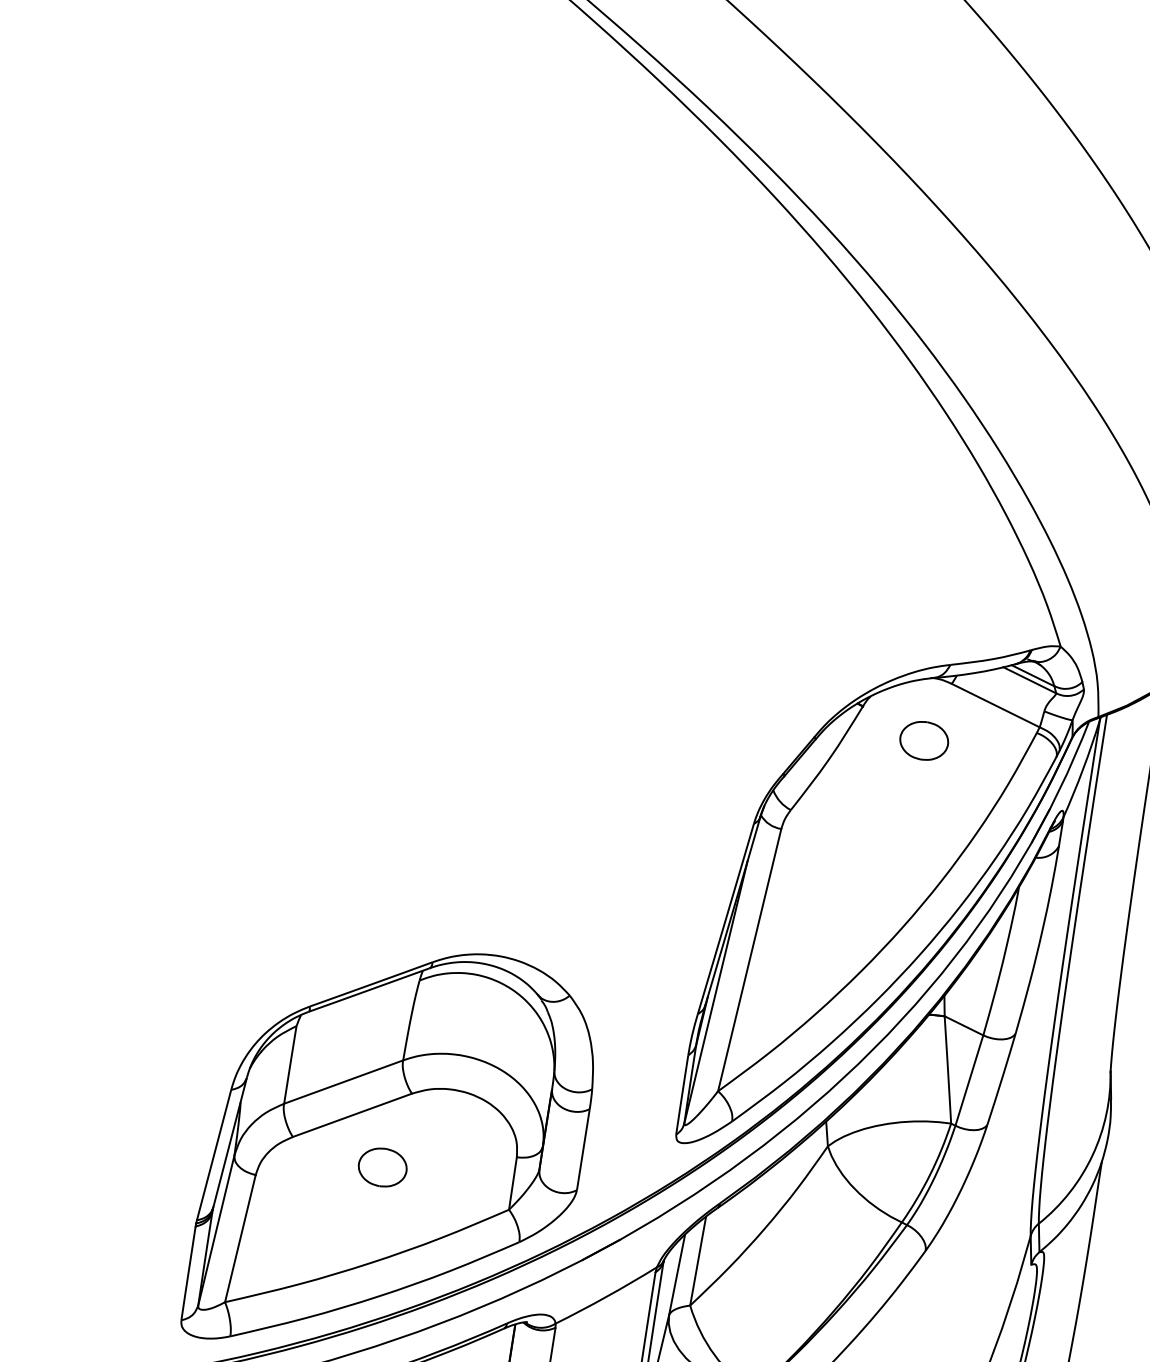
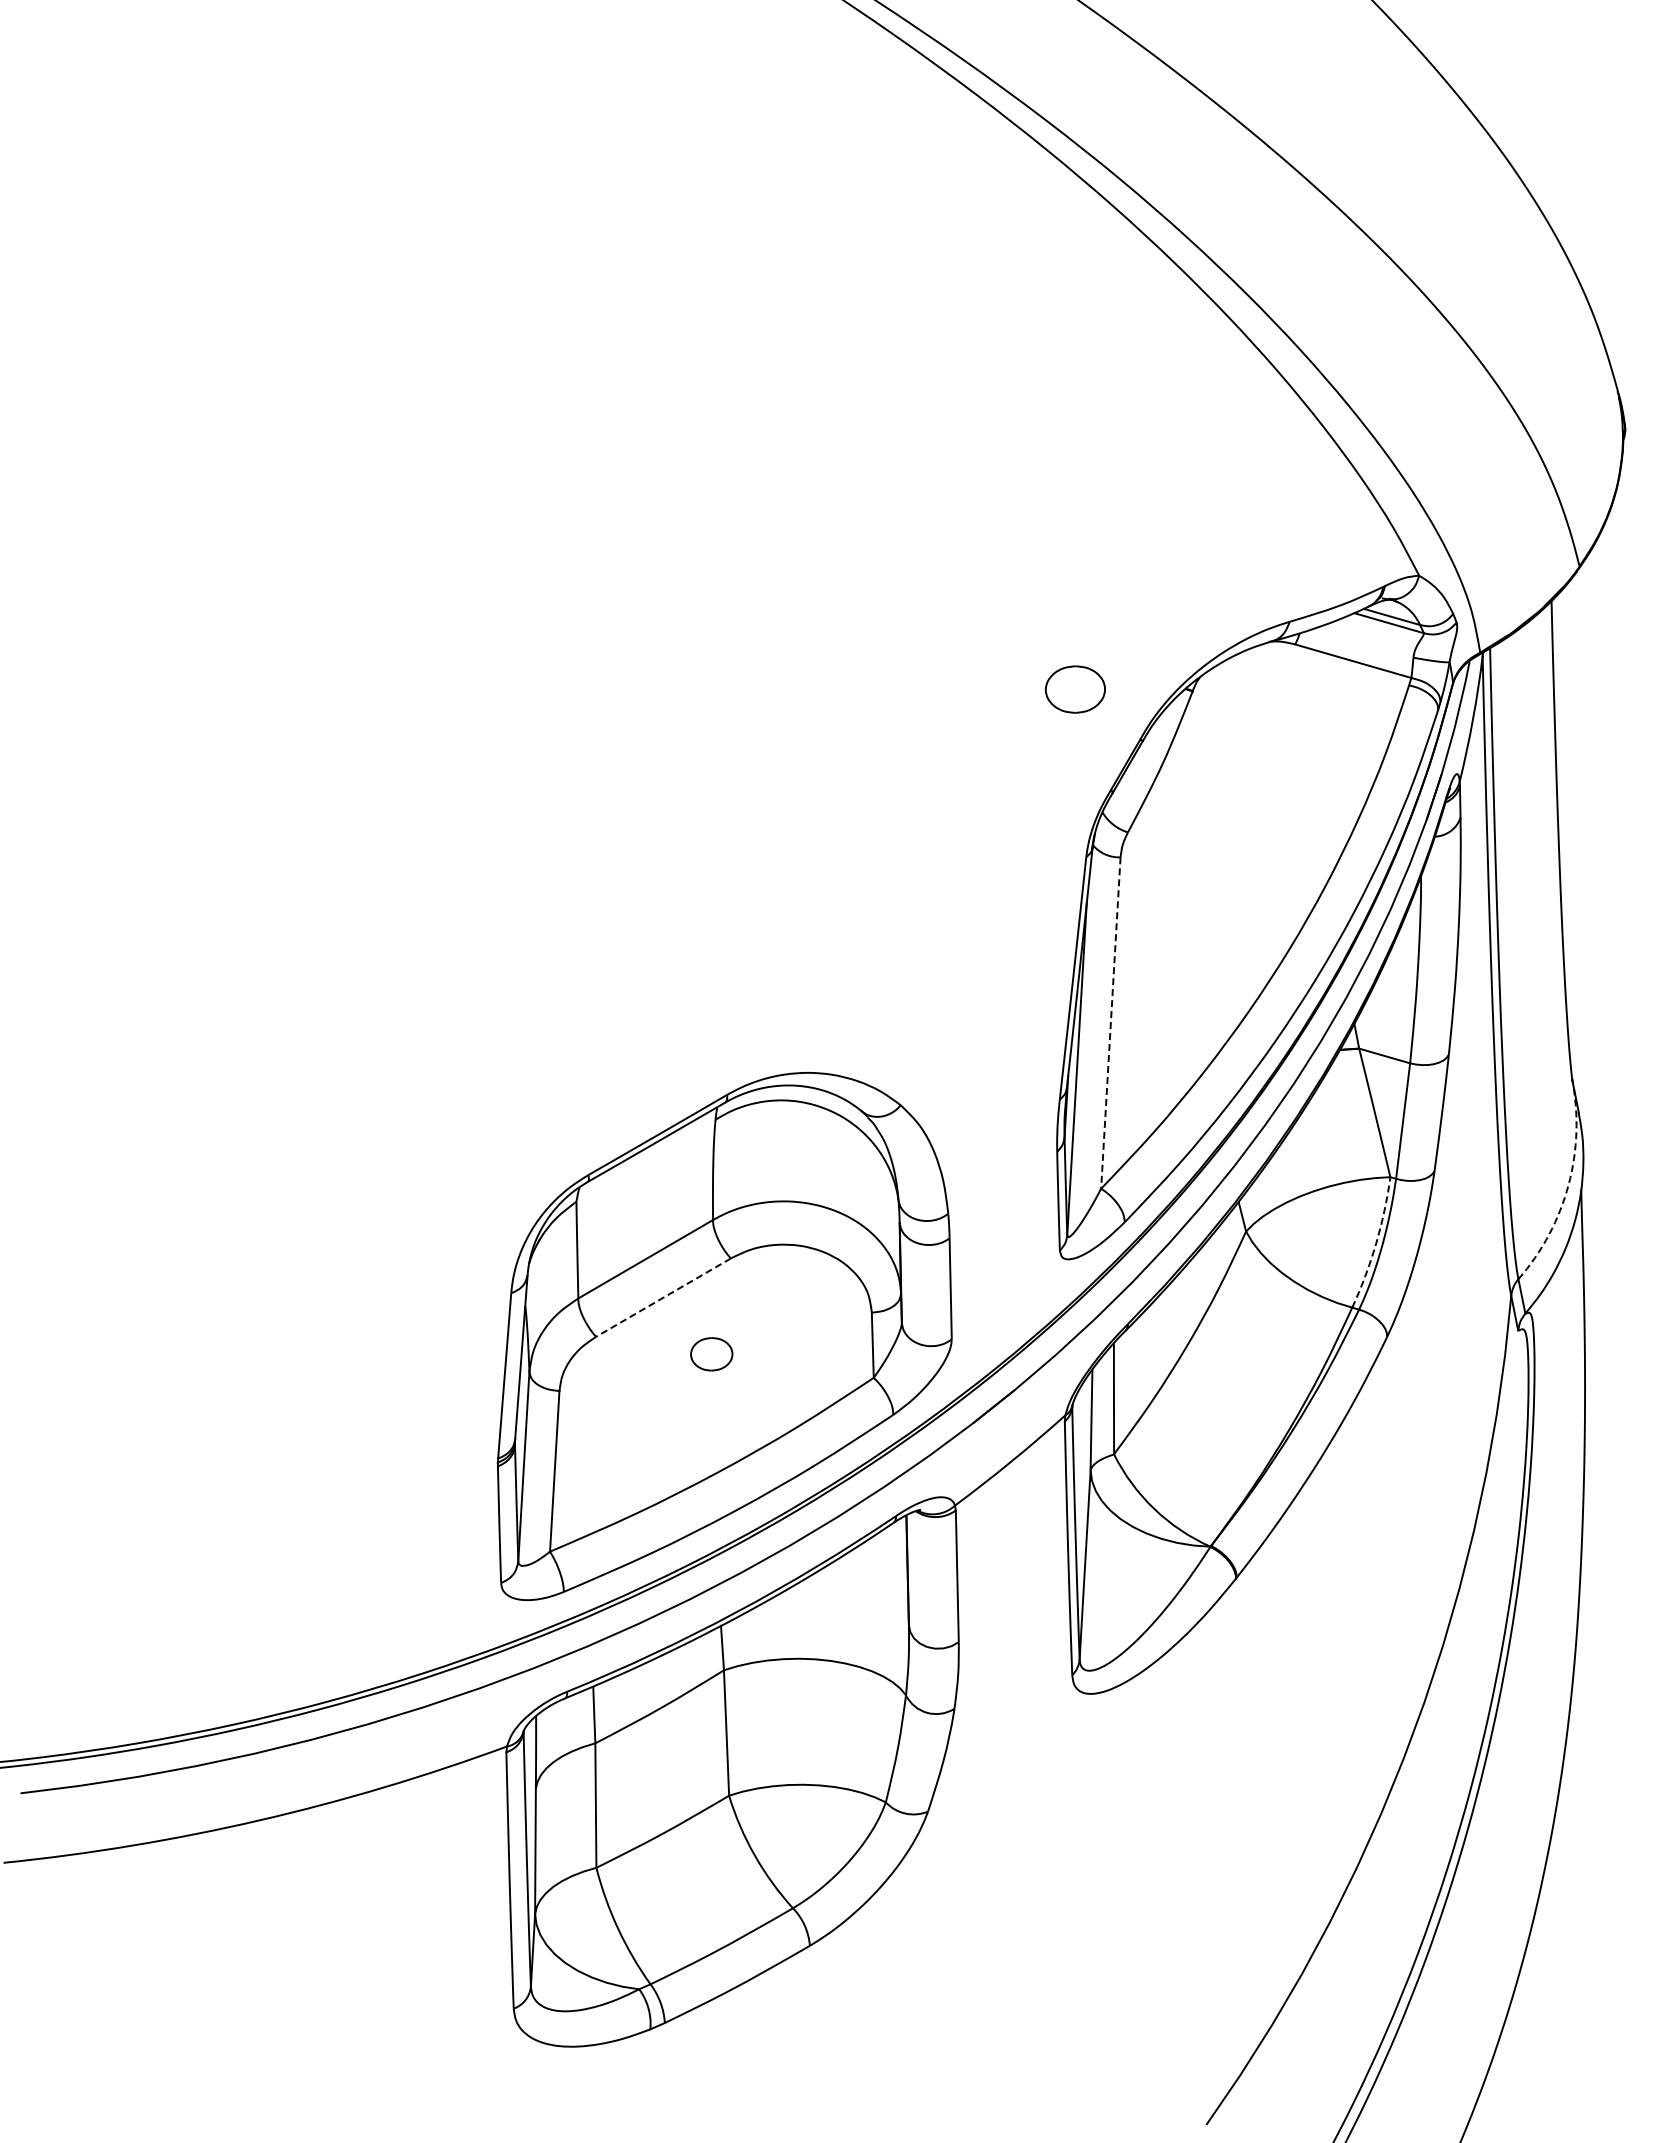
part: (924, 740) -> (1075, 689), moved
line: (749, 960) -> (1110, 1023), solid -> dashed
line: (352, 1115) -> (663, 1297), solid -> dashed
arc: (1092, 1155) -> (1568, 1184), solid -> dashed
part: (382, 1167) -> (711, 1354), size x0.7
arc: (930, 1174) -> (1376, 1243), solid -> dashed

